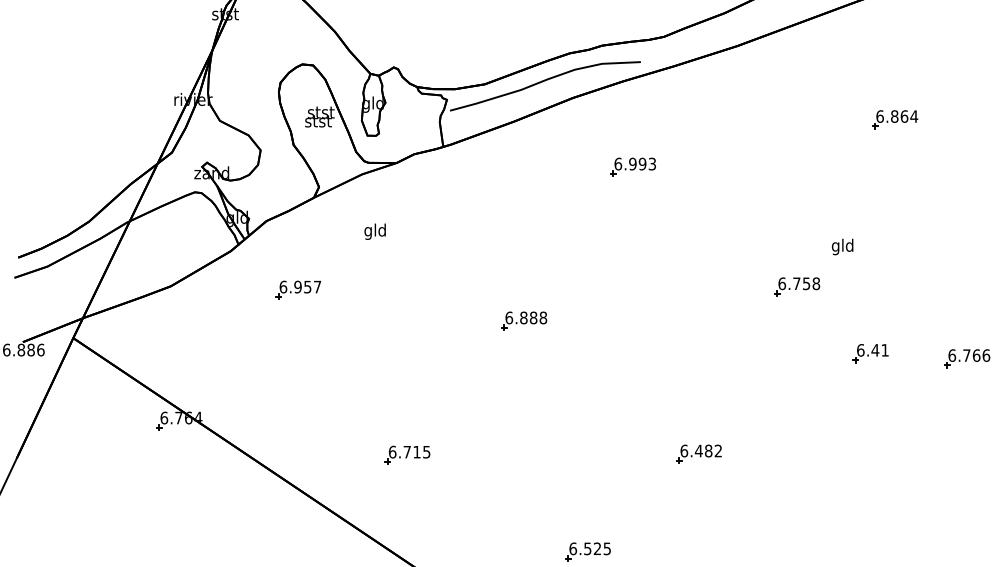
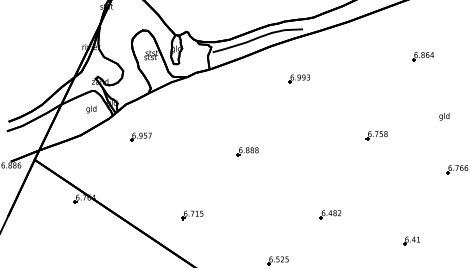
text: (375, 231) -> (91, 109), moved
text: (842, 246) -> (444, 116), moved
part: (870, 352) -> (411, 240), moved

